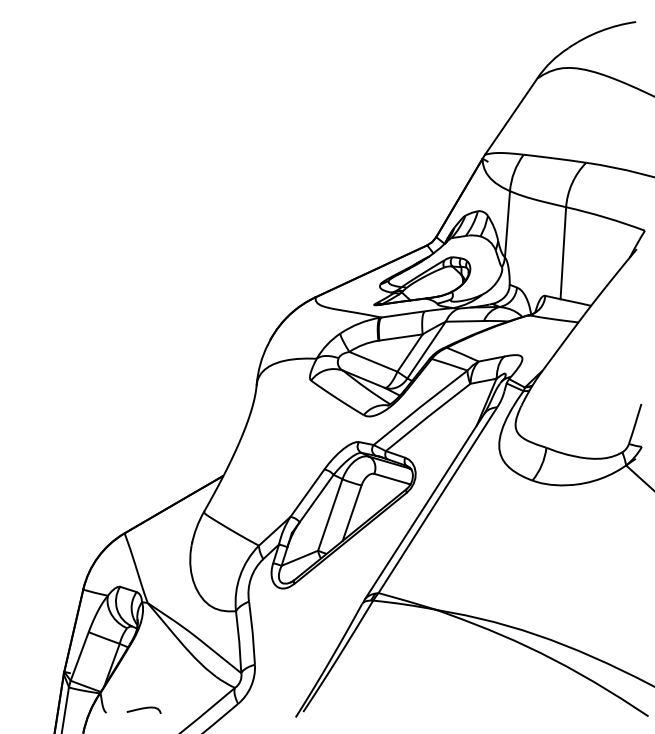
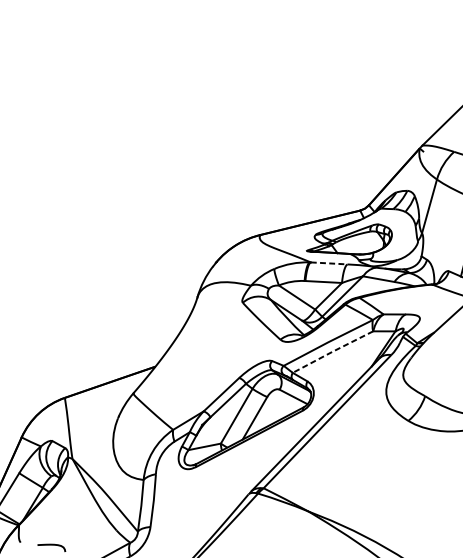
line: (403, 314) -> (329, 263), solid -> dashed
line: (427, 416) -> (332, 351), solid -> dashed

